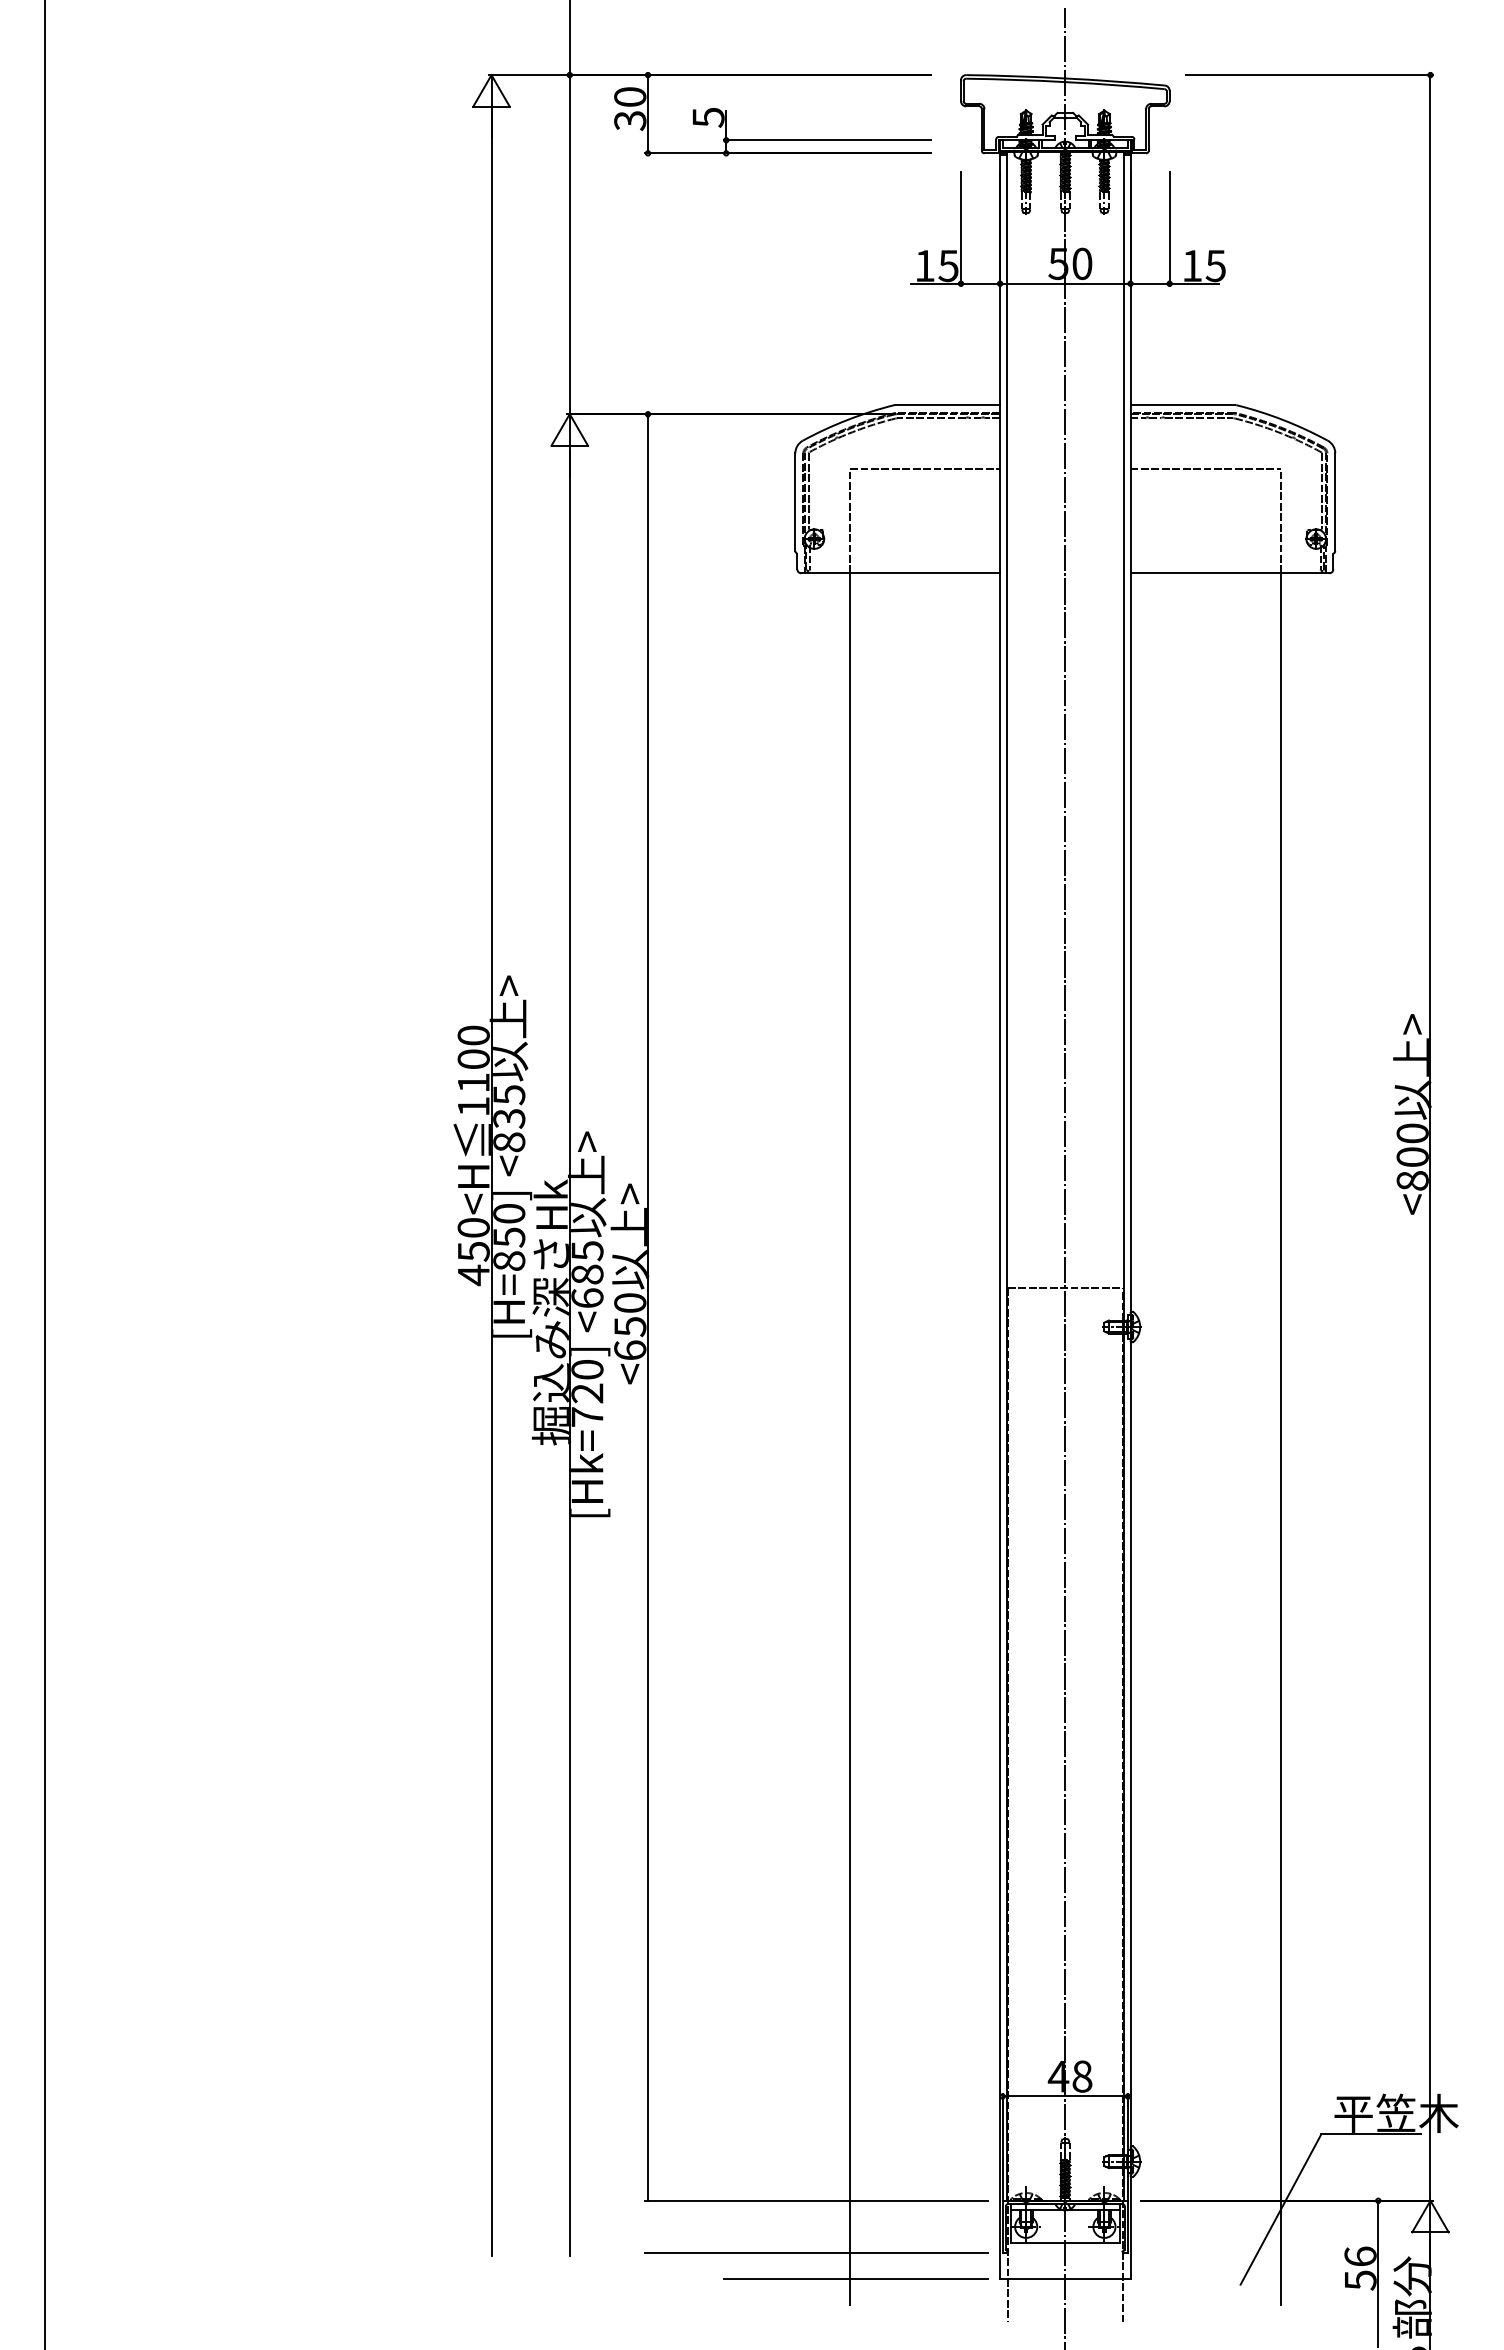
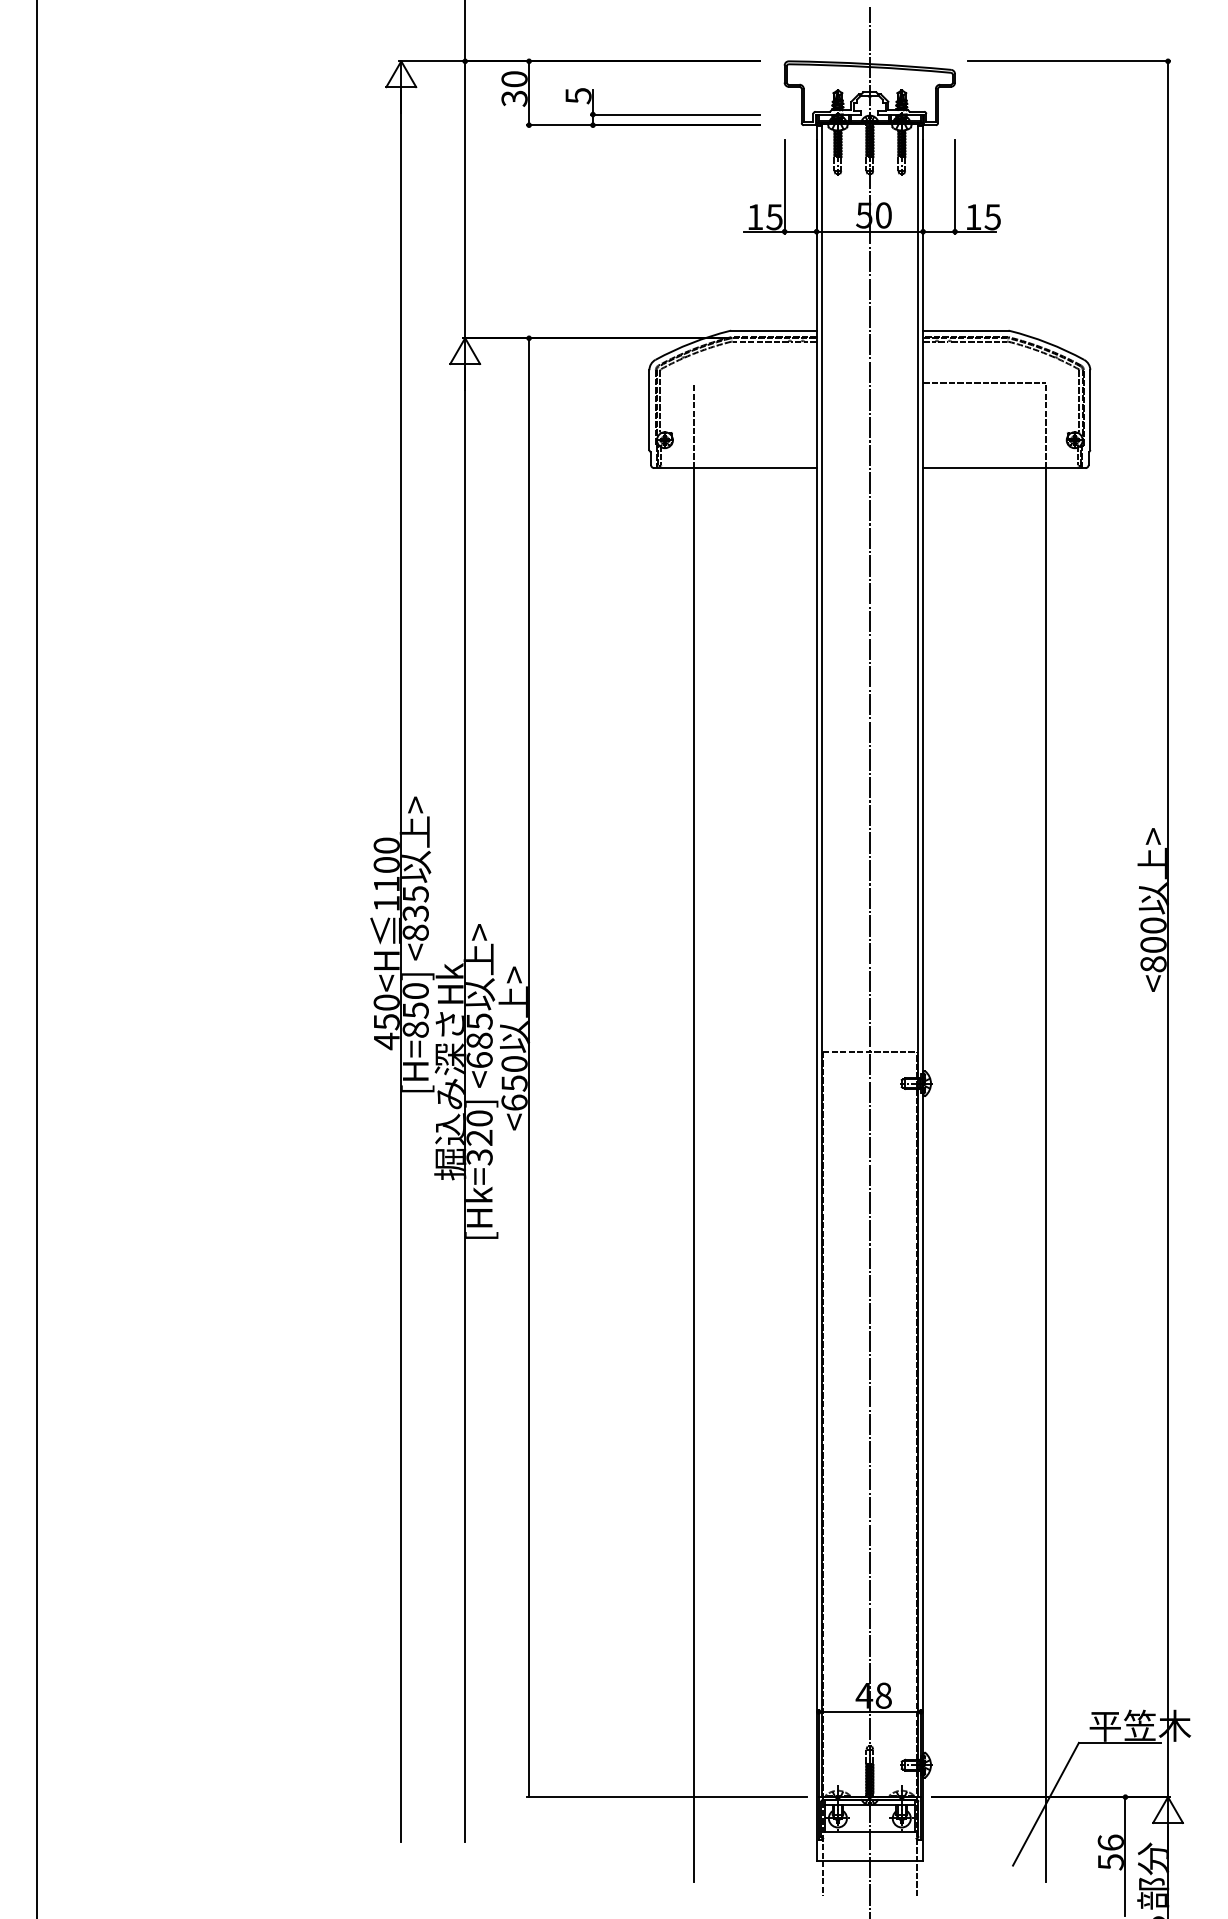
line: (925, 468) -> (755, 382), removed
text: (587, 1417) -> (479, 1157), [Hk=720] -> [Hk=320]
line: (816, 2252) -> (666, 1839), removed
line: (855, 2279) -> (698, 1861), removed

